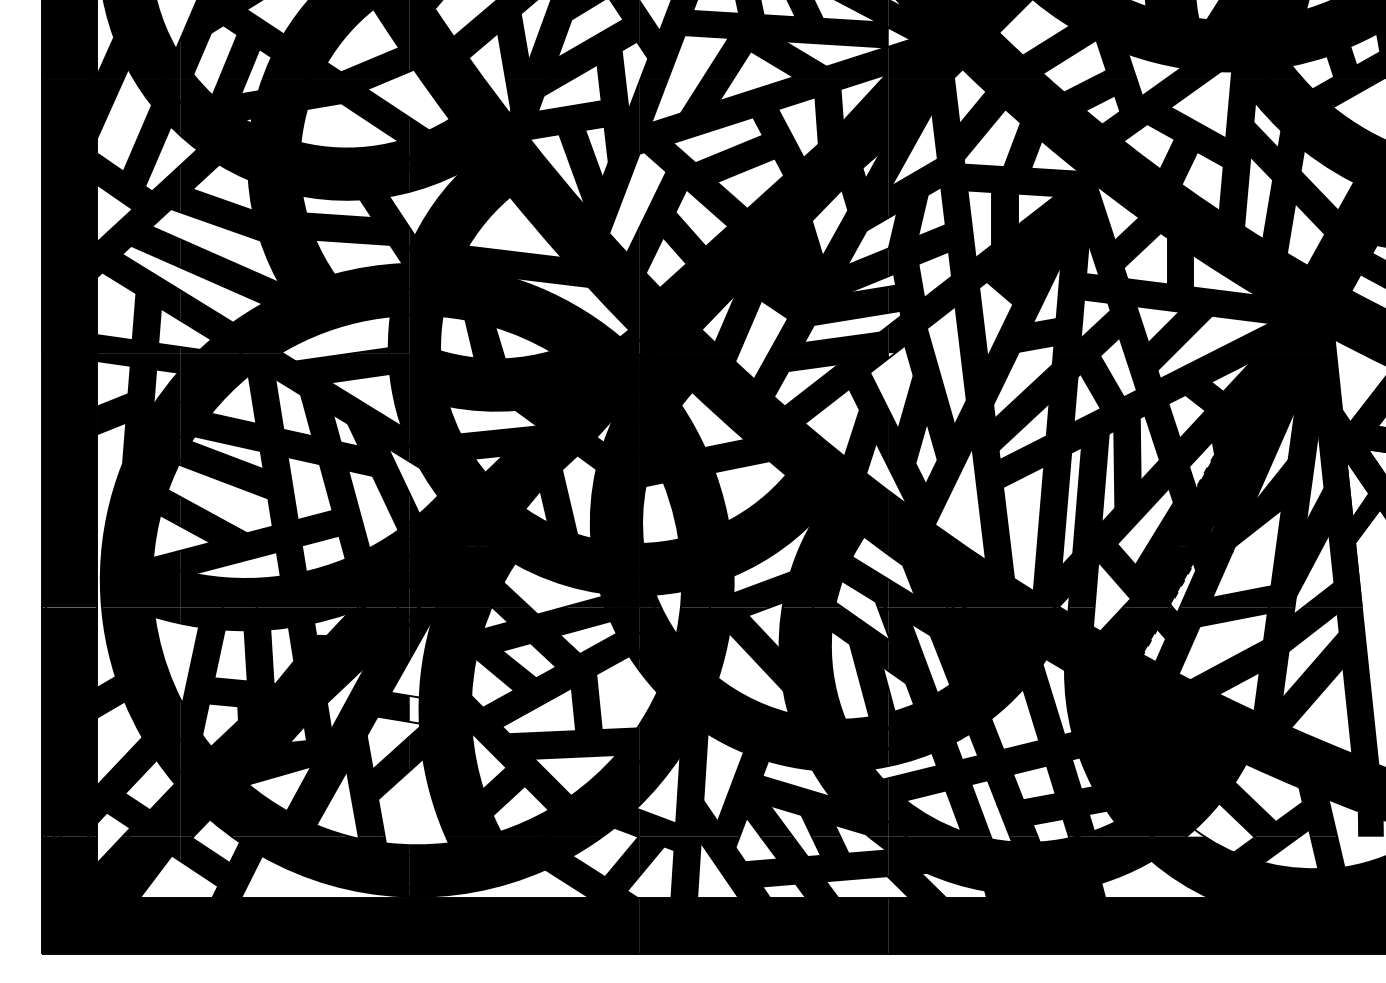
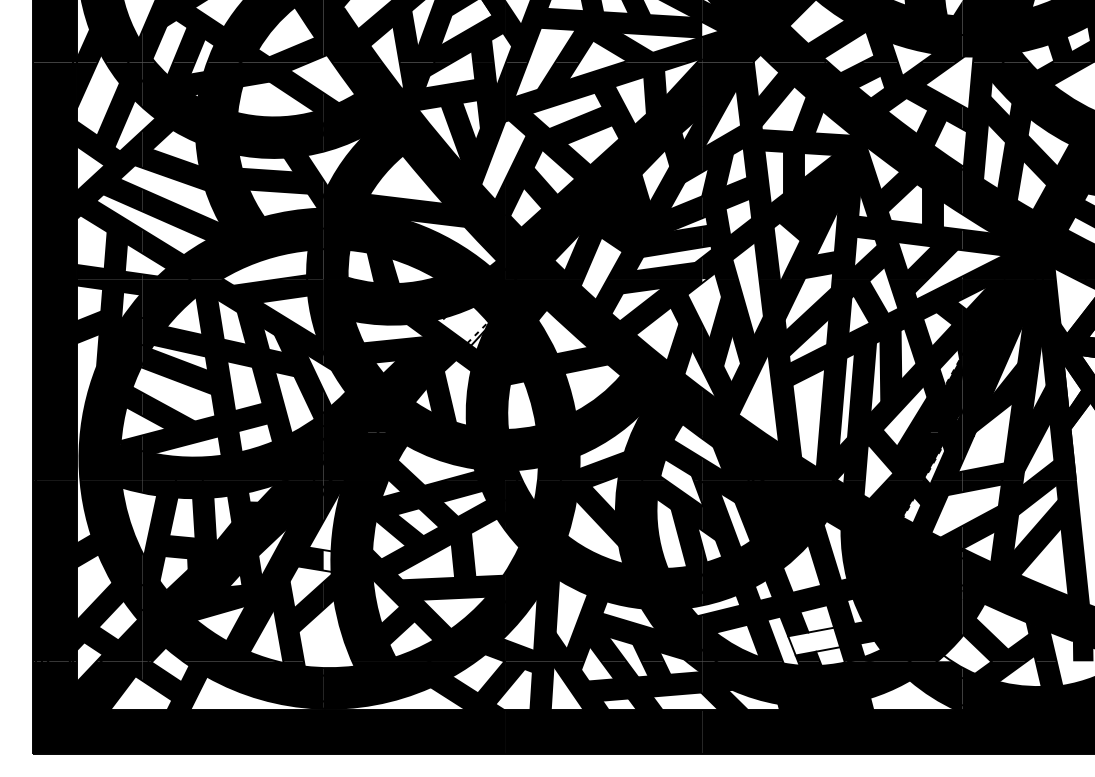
fill: (584, 411) -> (461, 325), removed
fill: (1030, 811) -> (814, 641), removed

